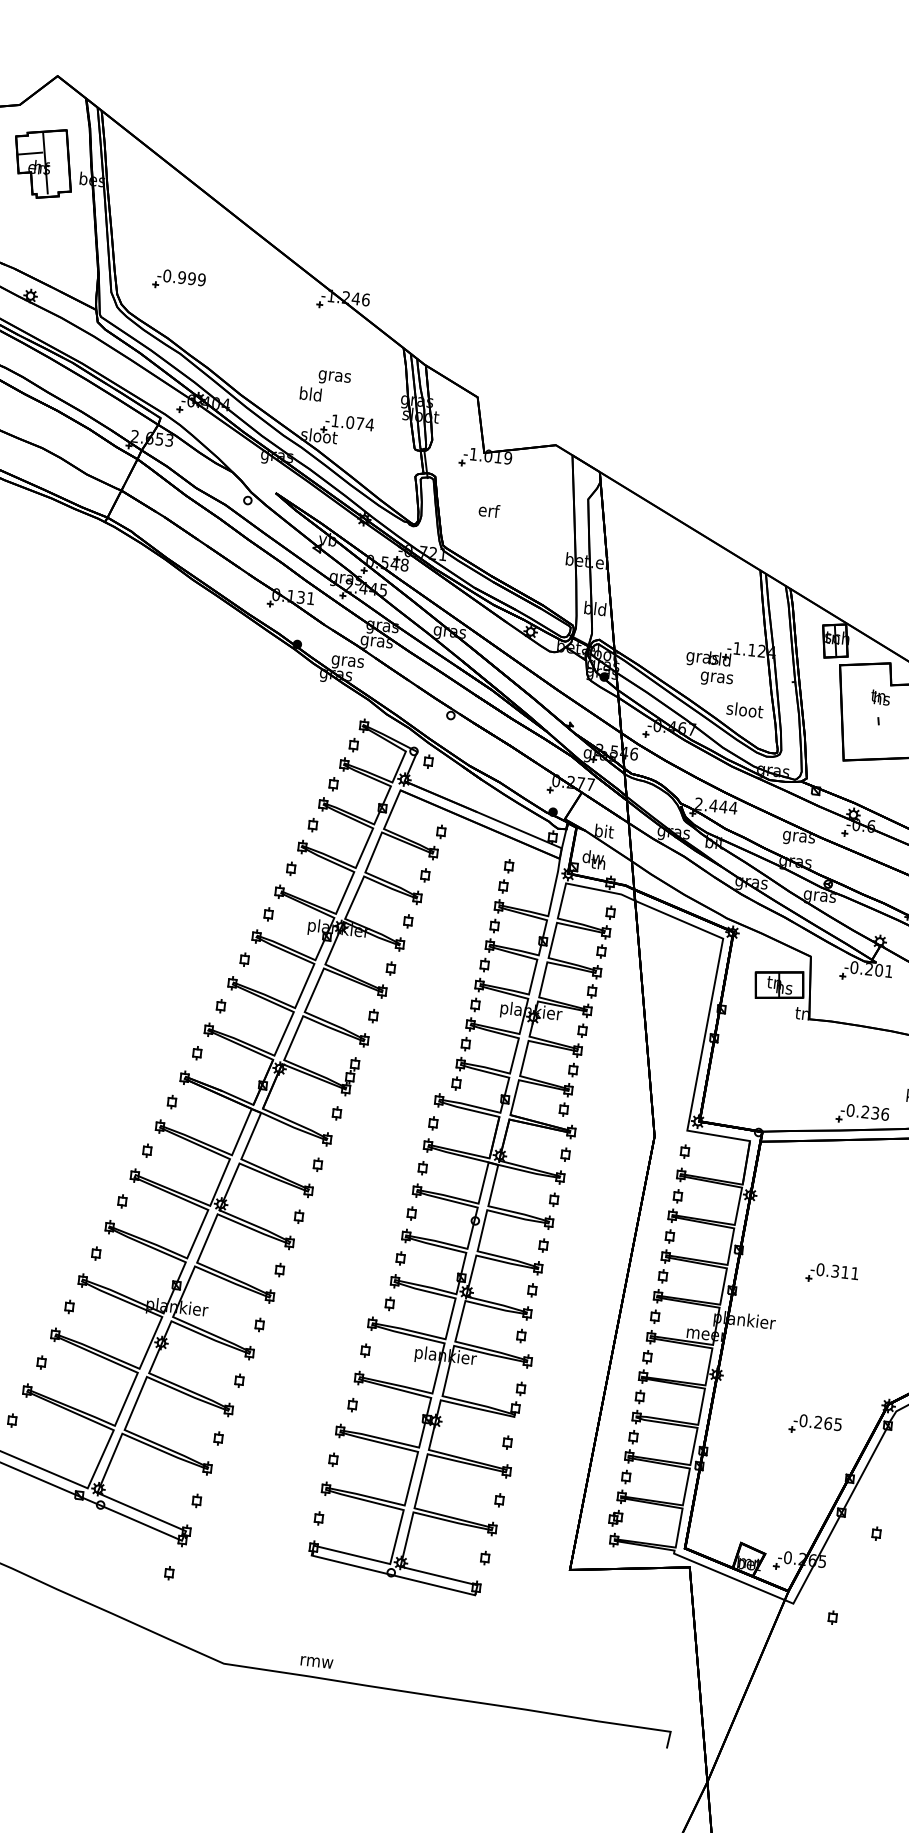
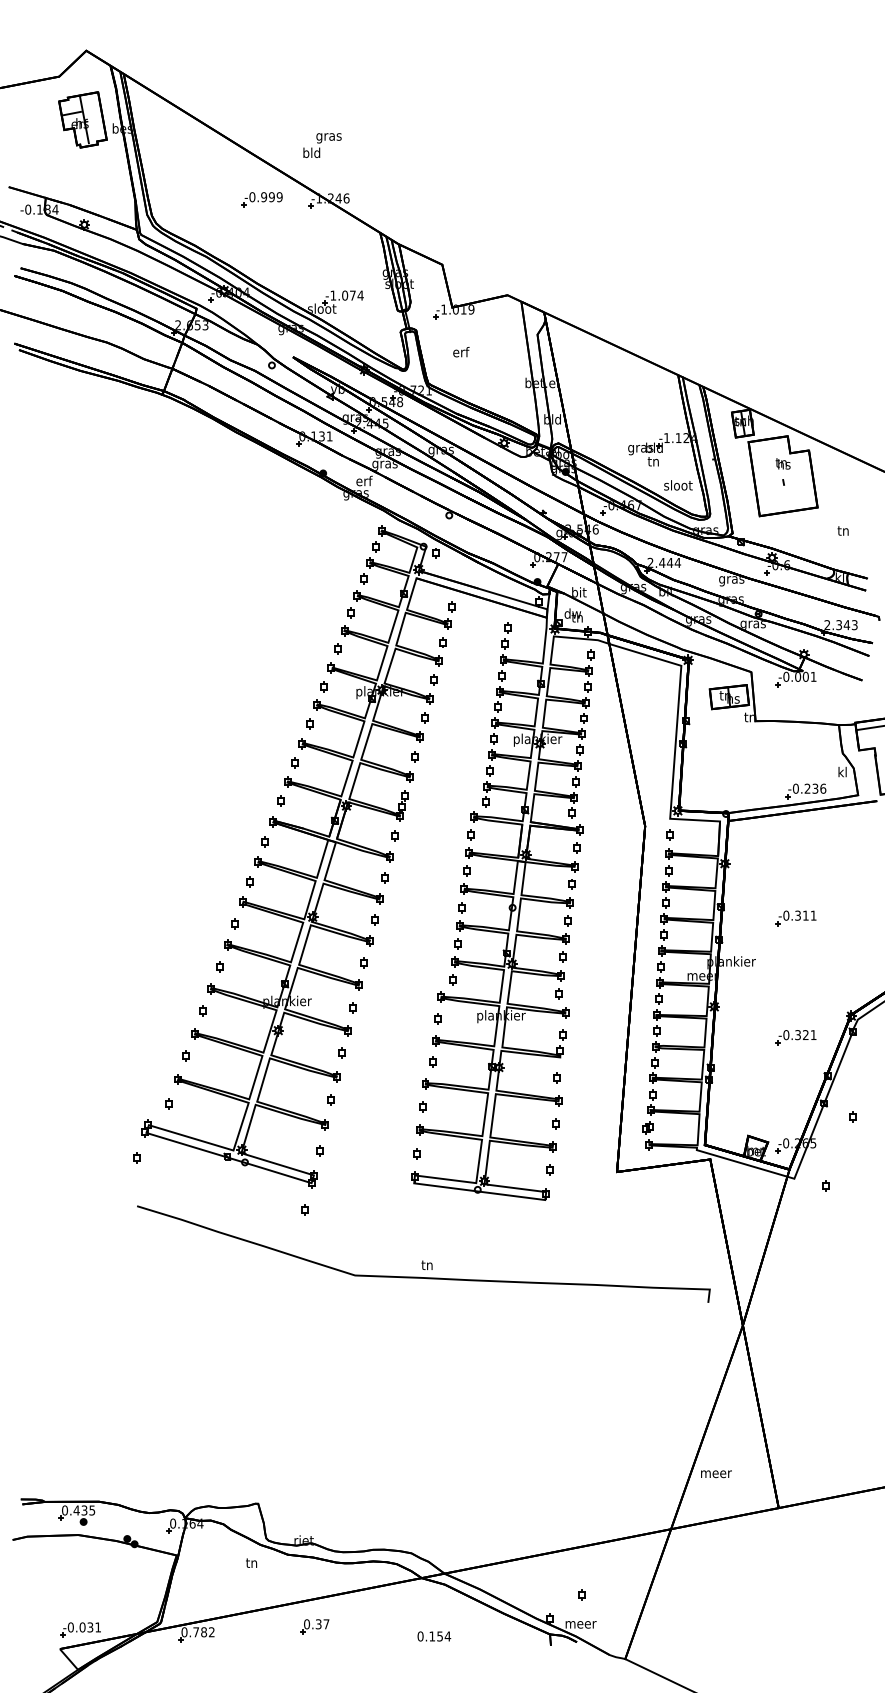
part: (178, 280) -> (261, 199), moved
text: (325, 386) -> (322, 145), moved
text: (347, 660) -> (363, 481), gras -> erf
text: (716, 678) -> (653, 463), gras -> tn
text: (869, 968) -> (798, 676), -0.201 -> -0.001
text: (827, 1424) -> (805, 1035), -0.265 -> -0.321
text: (316, 1661) -> (427, 1265), rmw -> tn

